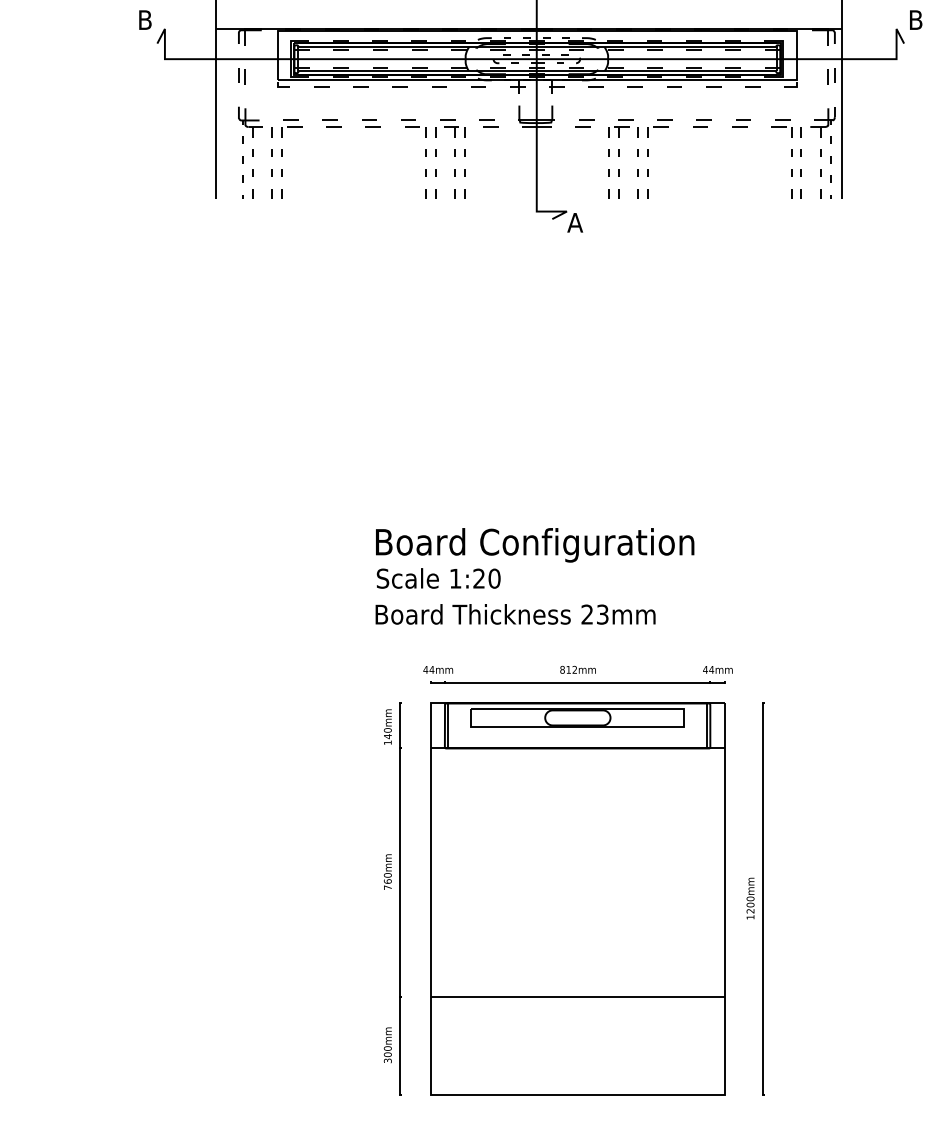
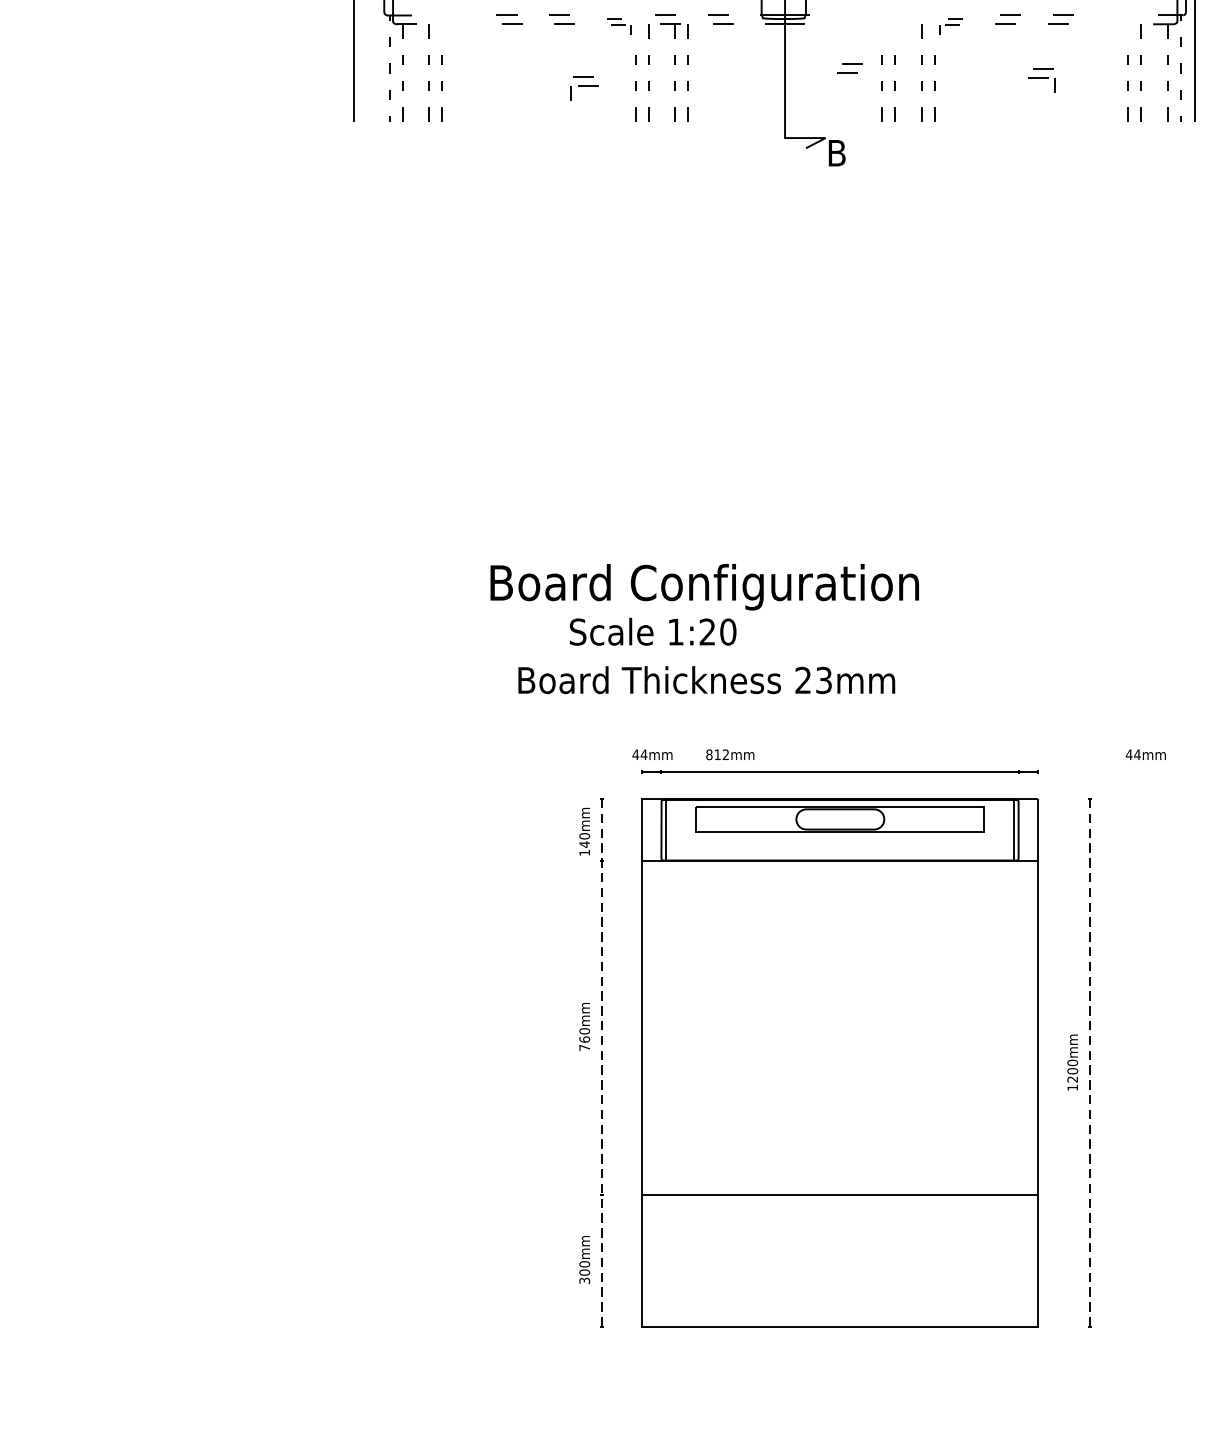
part: (584, 123) -> (849, 68), moved
part: (291, 128) -> (584, 88), moved
part: (413, 128) -> (619, 26), size x0.7
part: (620, 128) -> (897, 26), removed
part: (659, 128) -> (950, 26), size x0.7
part: (781, 128) -> (1041, 80), moved
text: (575, 222) -> (837, 152), A -> B
text: (535, 545) -> (705, 587), moved
text: (515, 614) -> (706, 680), moved
text: (577, 669) -> (729, 754), moved
text: (717, 669) -> (1145, 754), moved
line: (400, 899) -> (601, 1063), solid -> dashed
line: (763, 899) -> (1090, 1063), solid -> dashed

